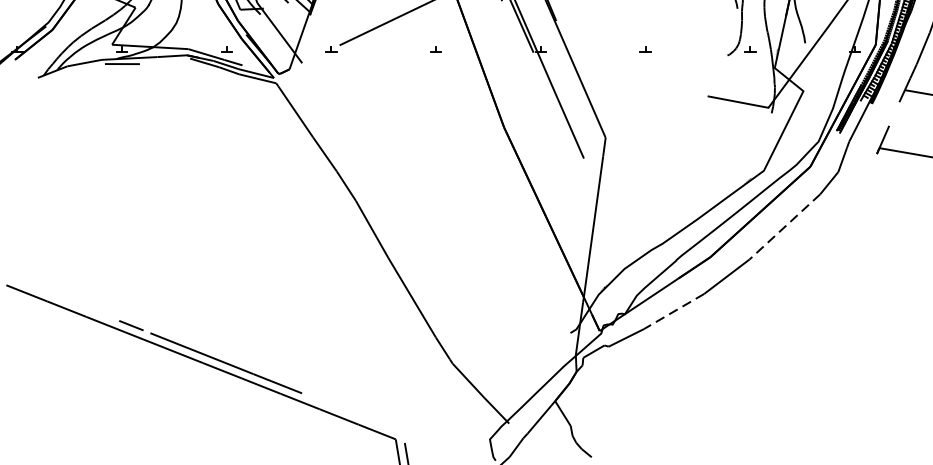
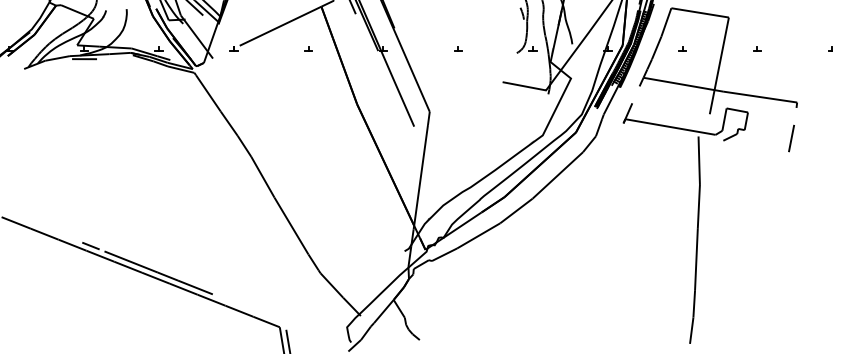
line: (784, 226) -> (557, 175), dashed -> solid
line: (673, 310) -> (478, 235), dashed -> solid

